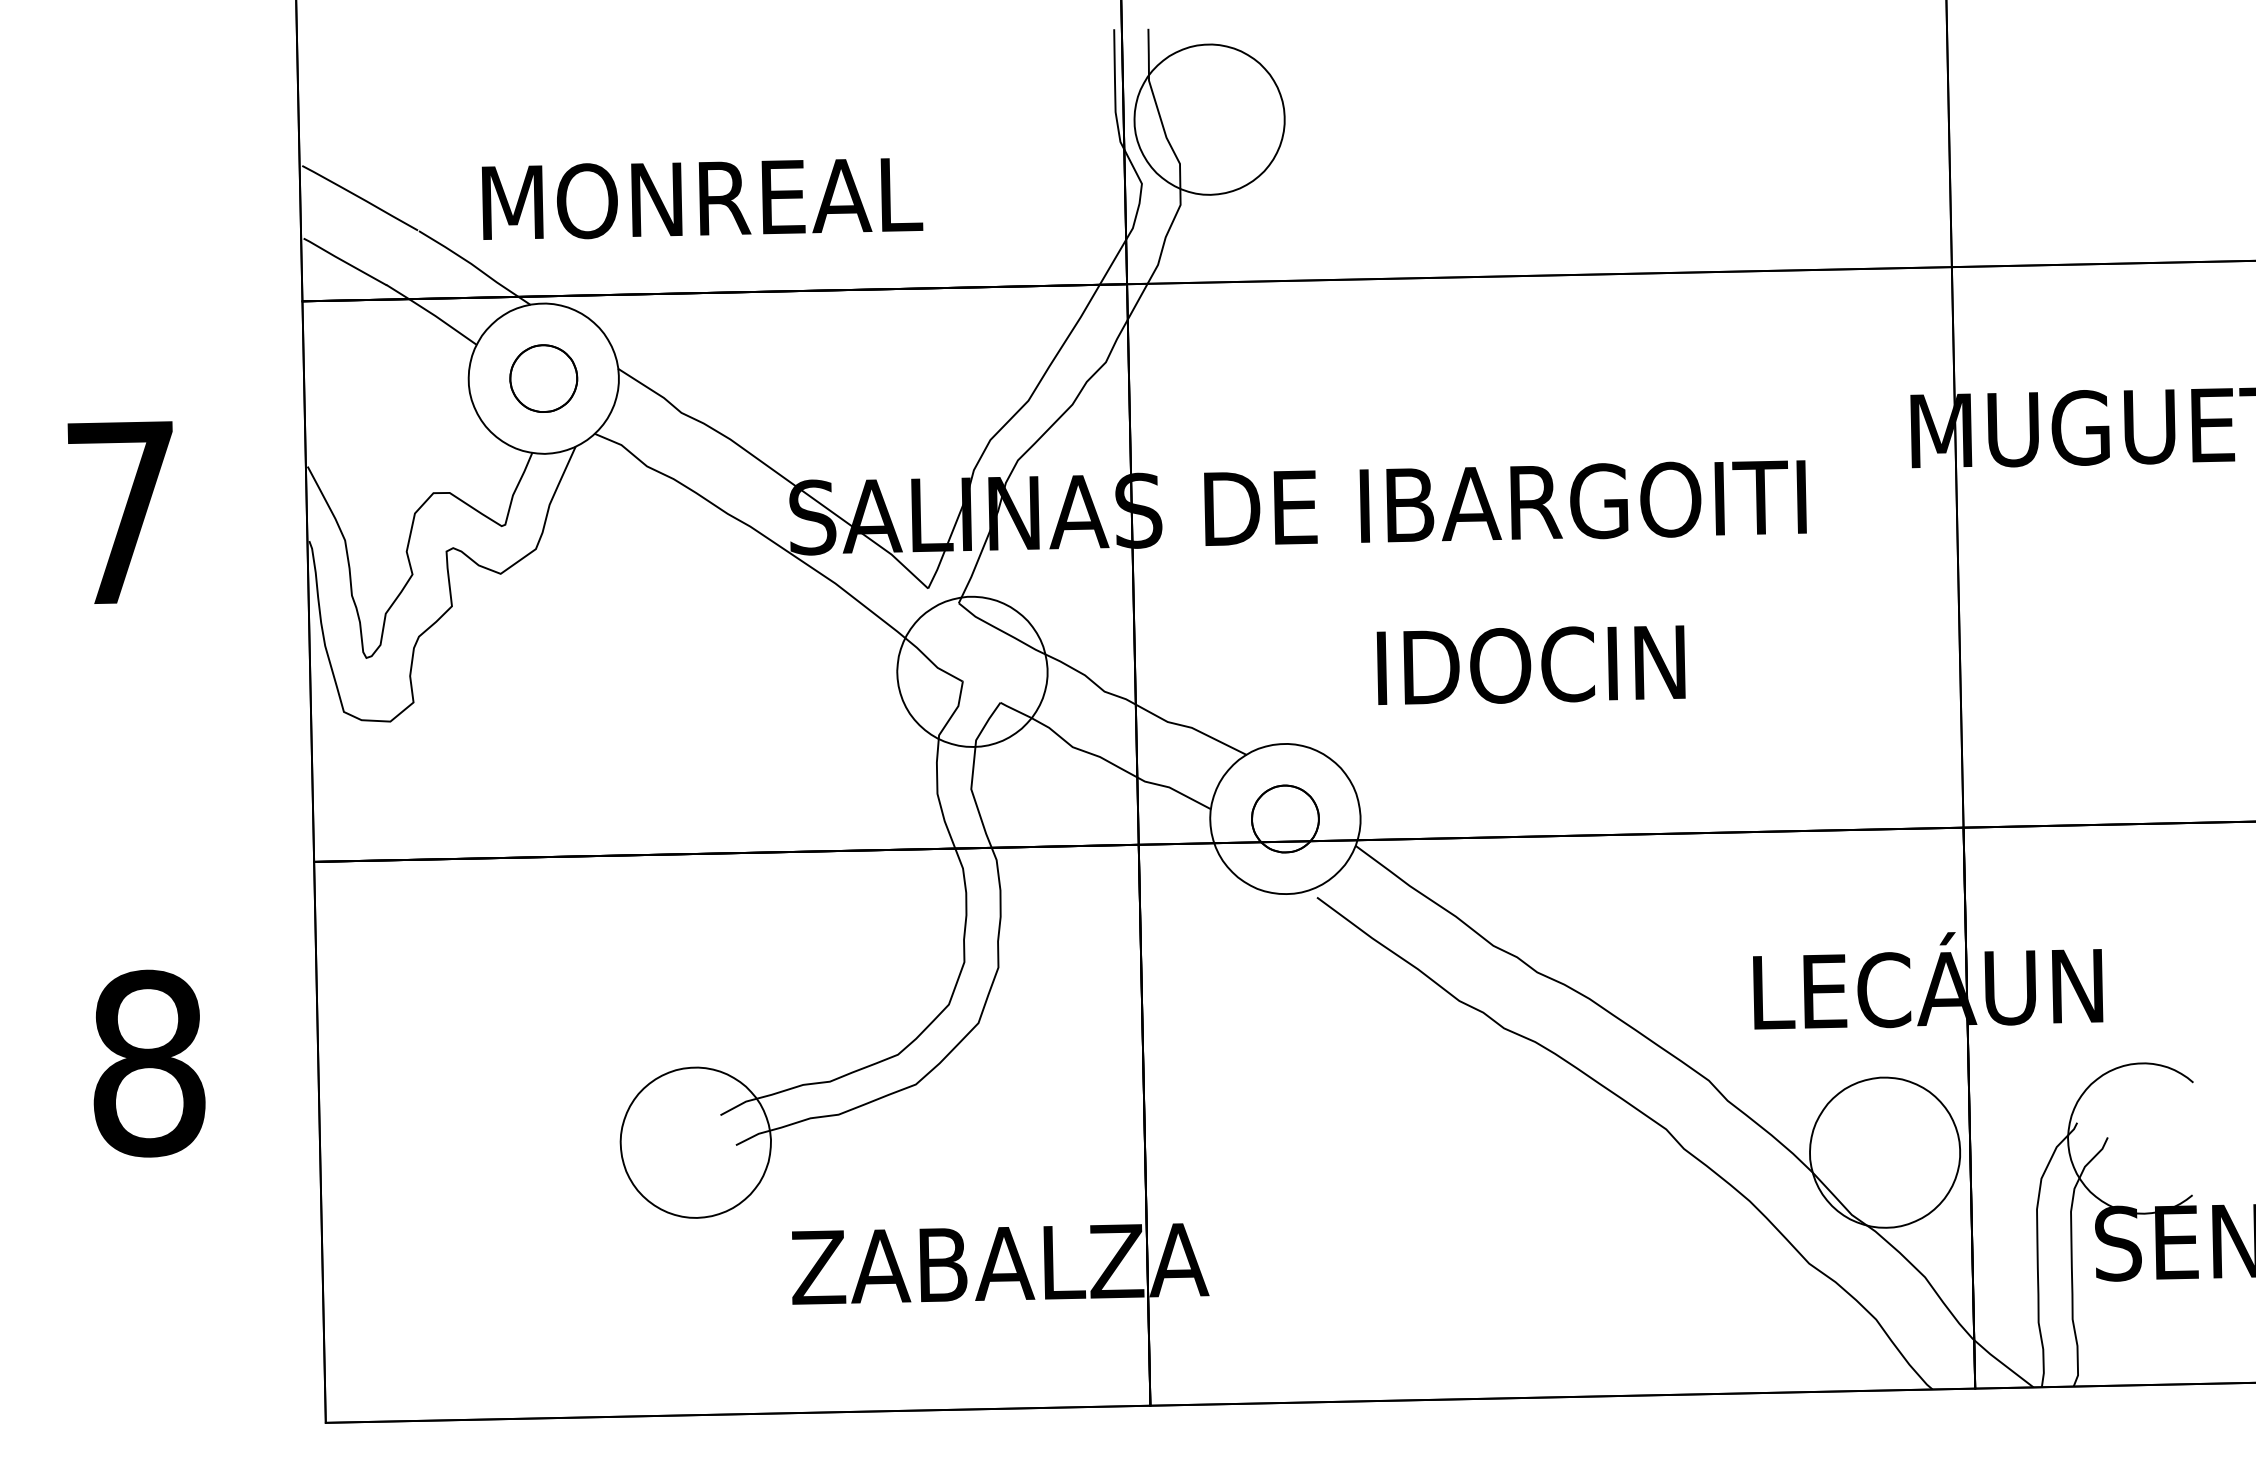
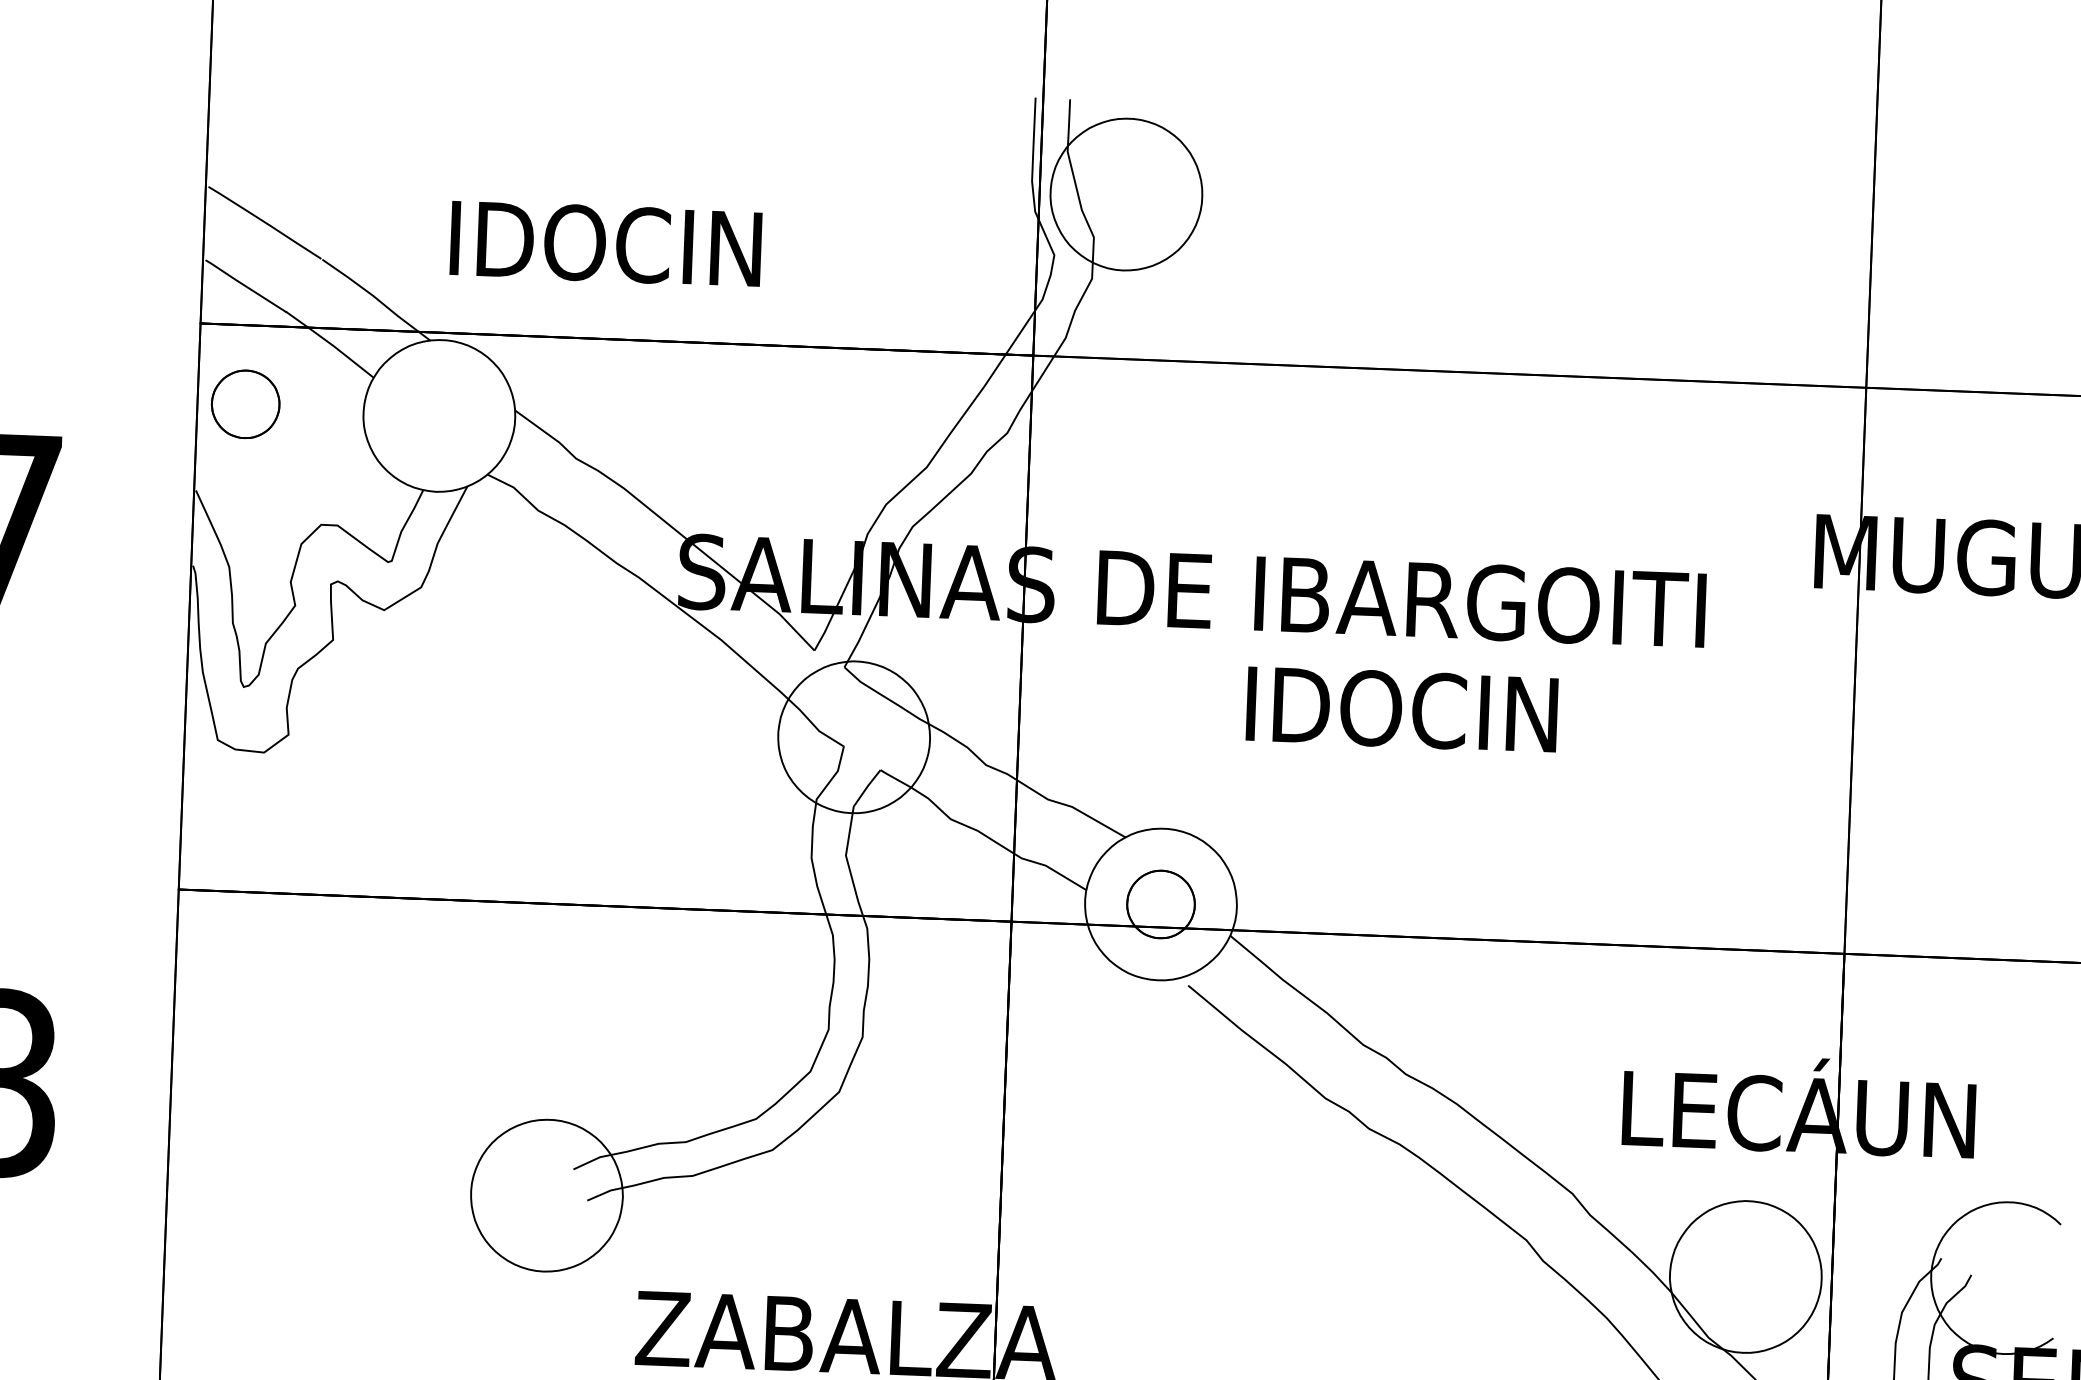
text: (702, 198) -> (610, 243), MONREAL -> IDOCIN
part: (543, 378) -> (245, 404), moved
text: (1530, 664) -> (1401, 708), moved

